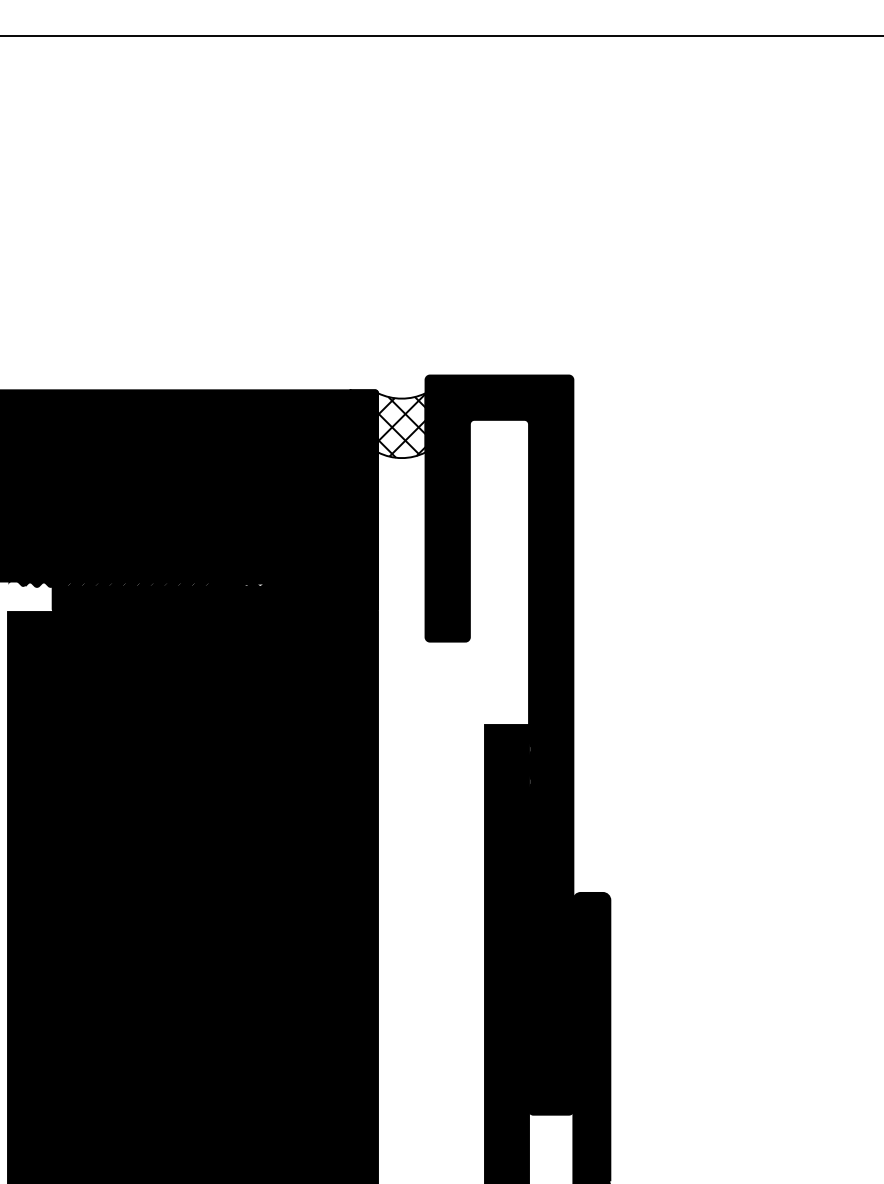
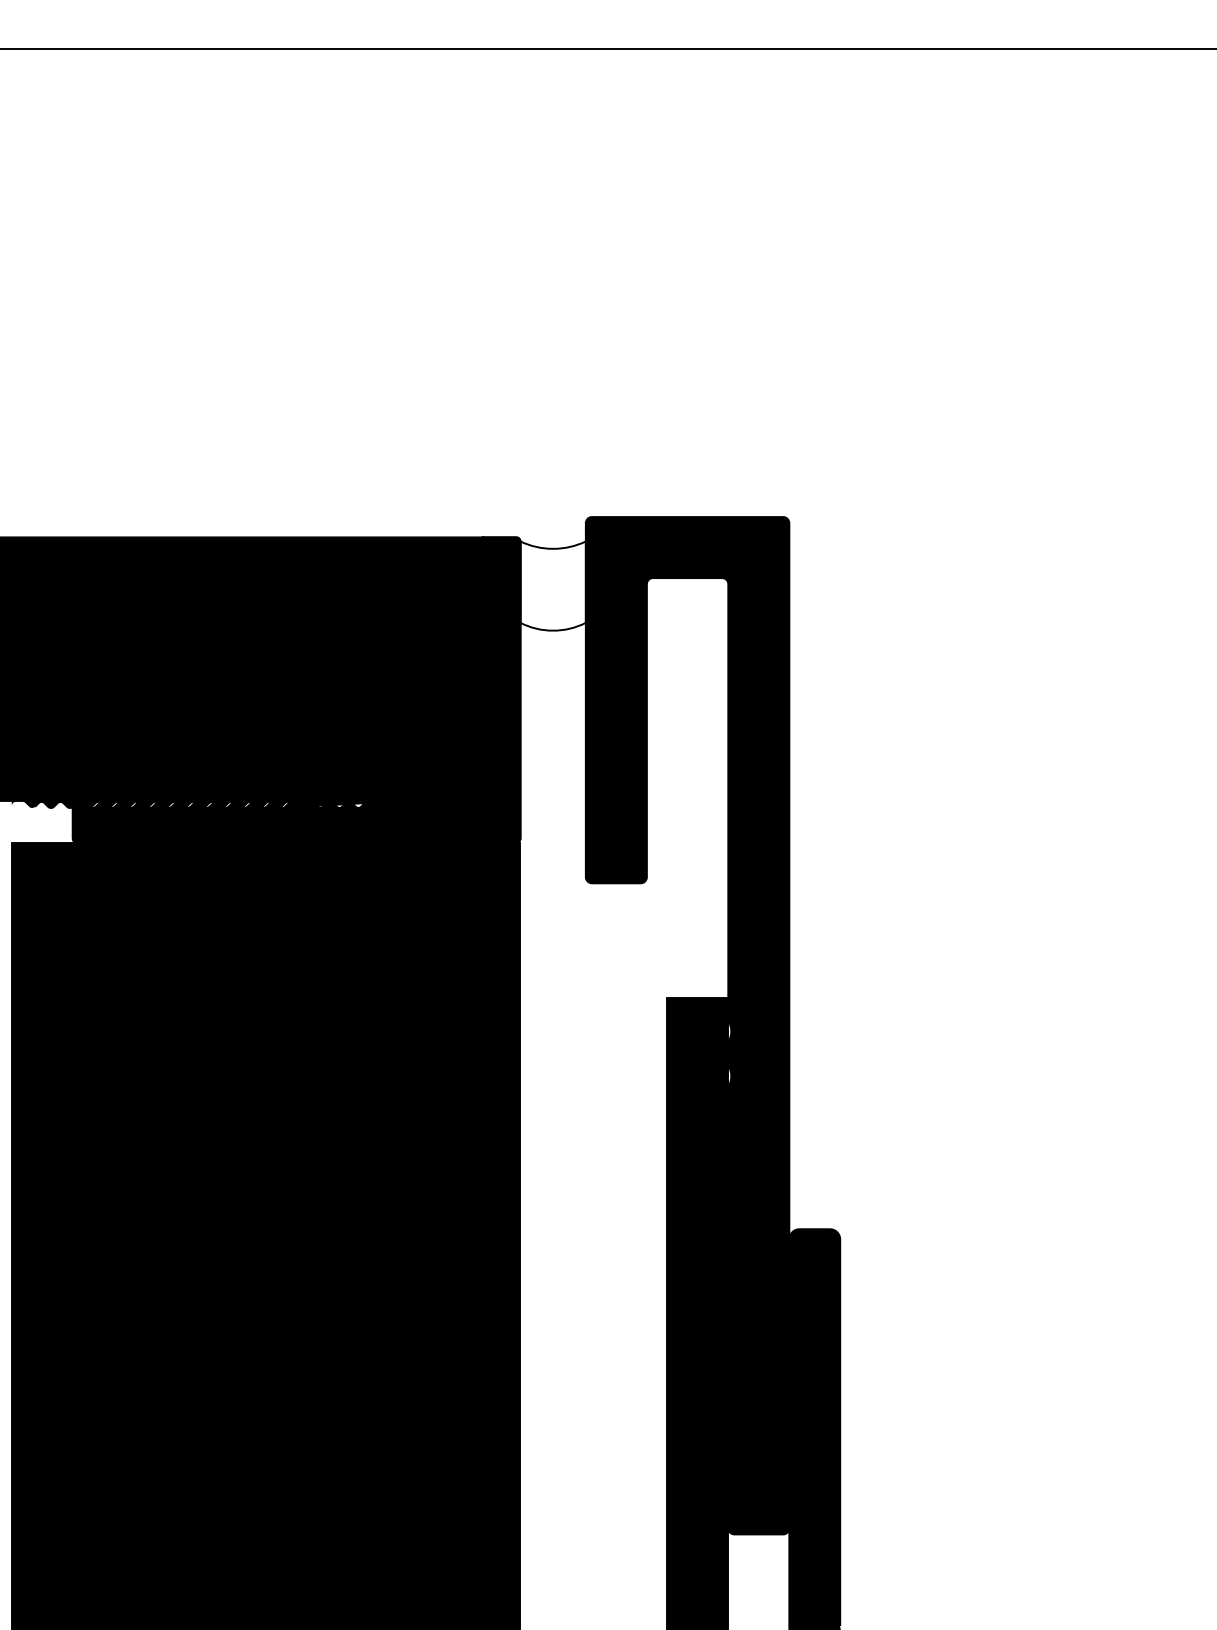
hatch: (401, 425) -> (552, 585), removed

